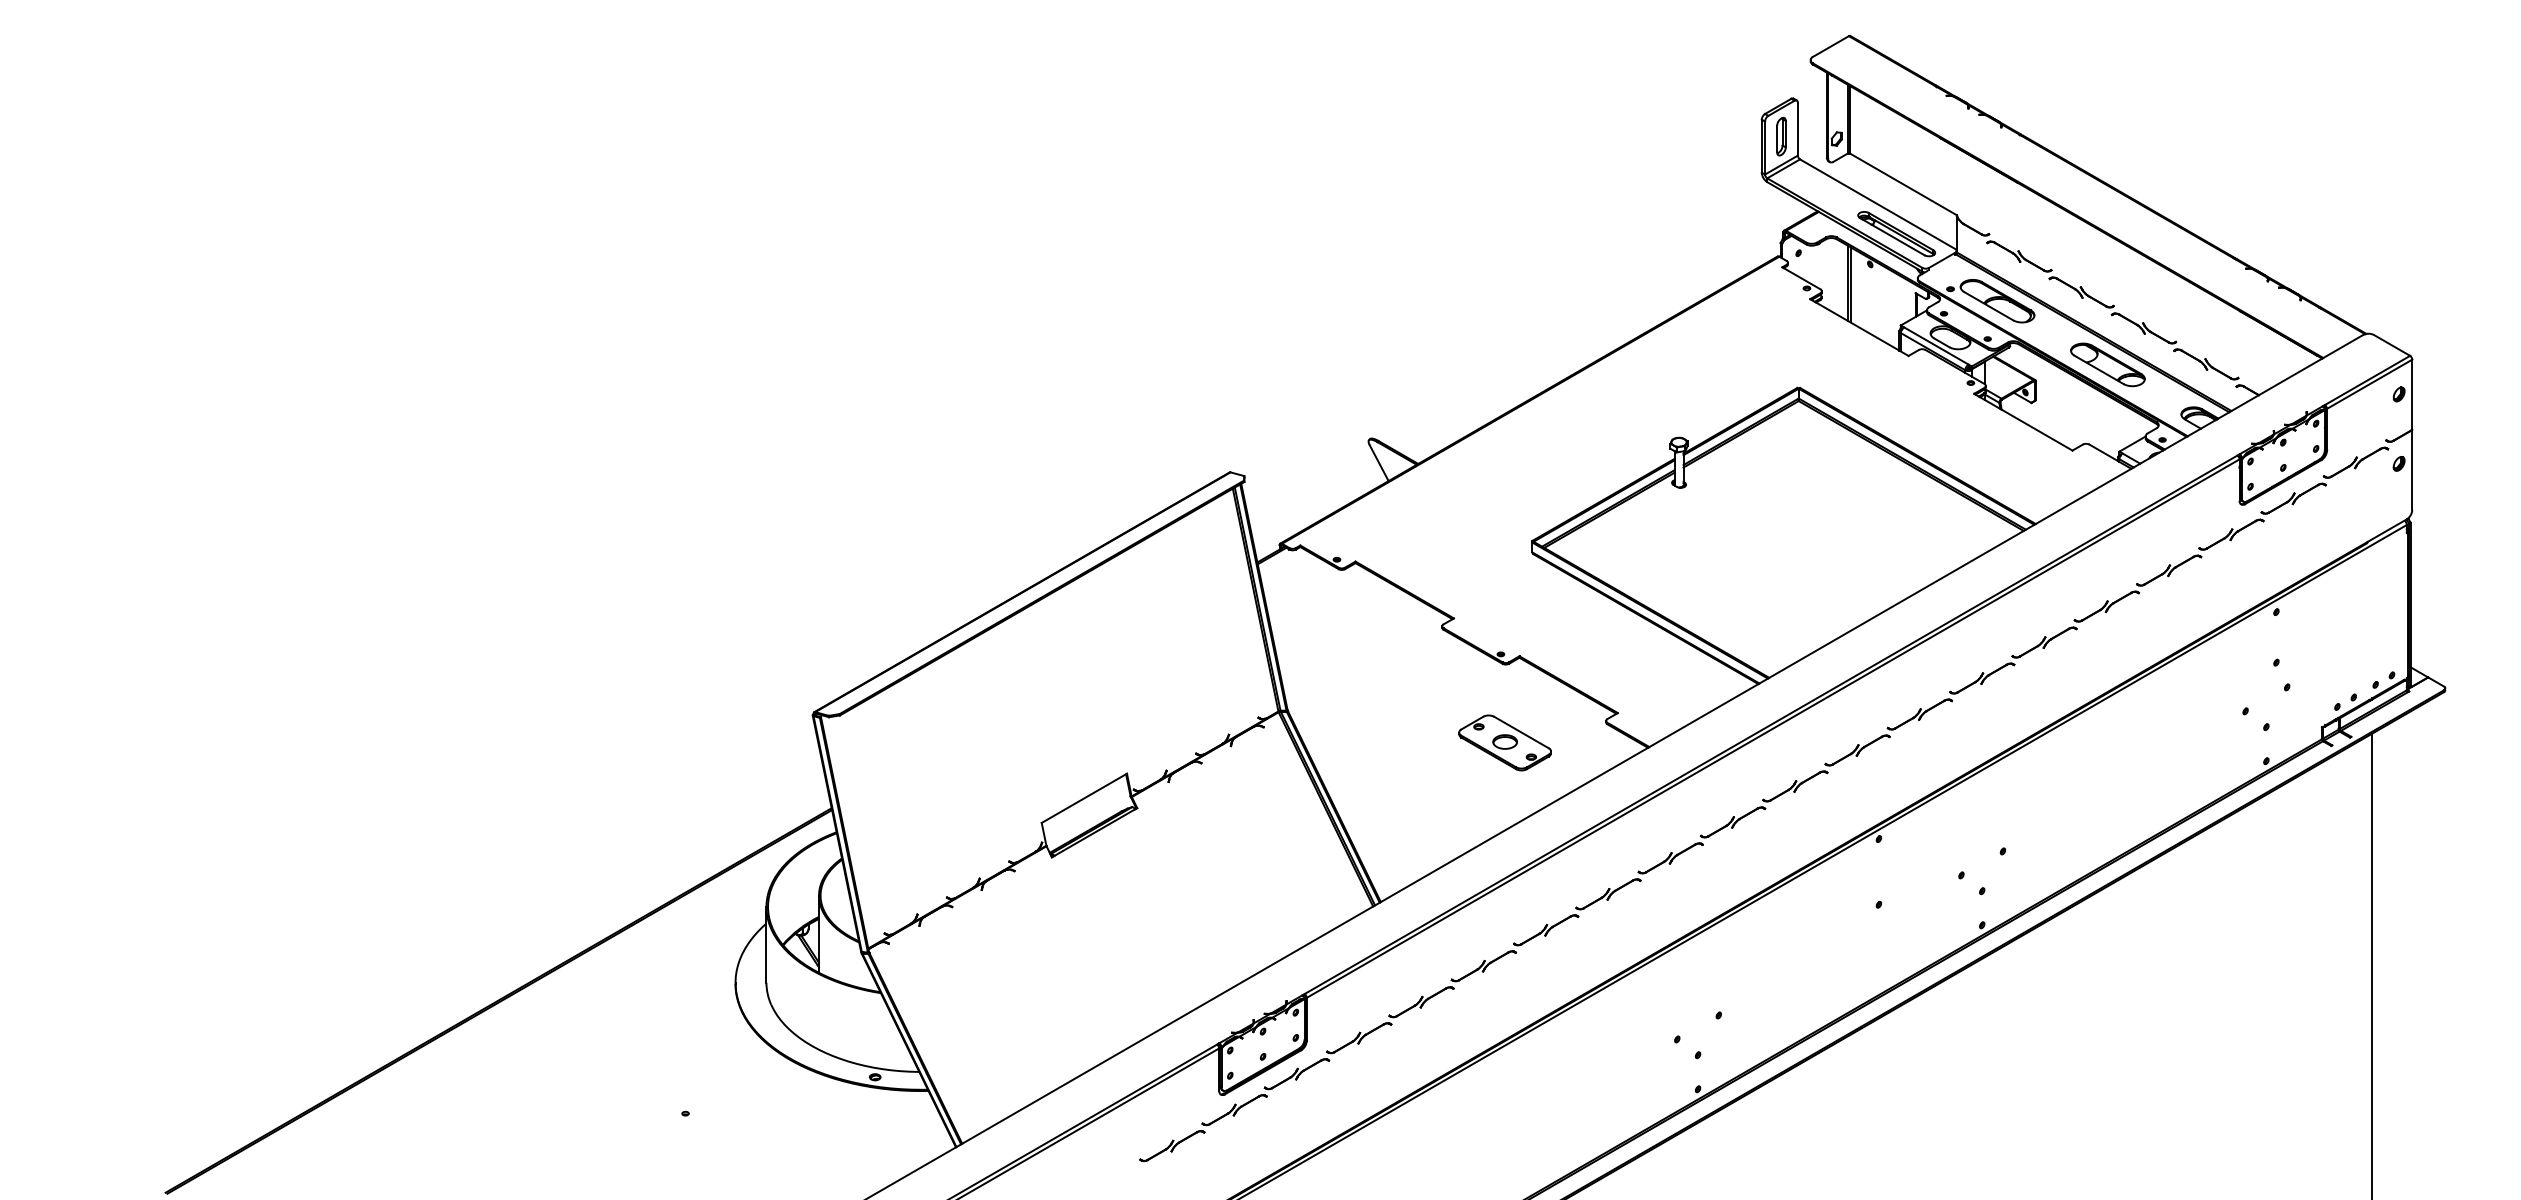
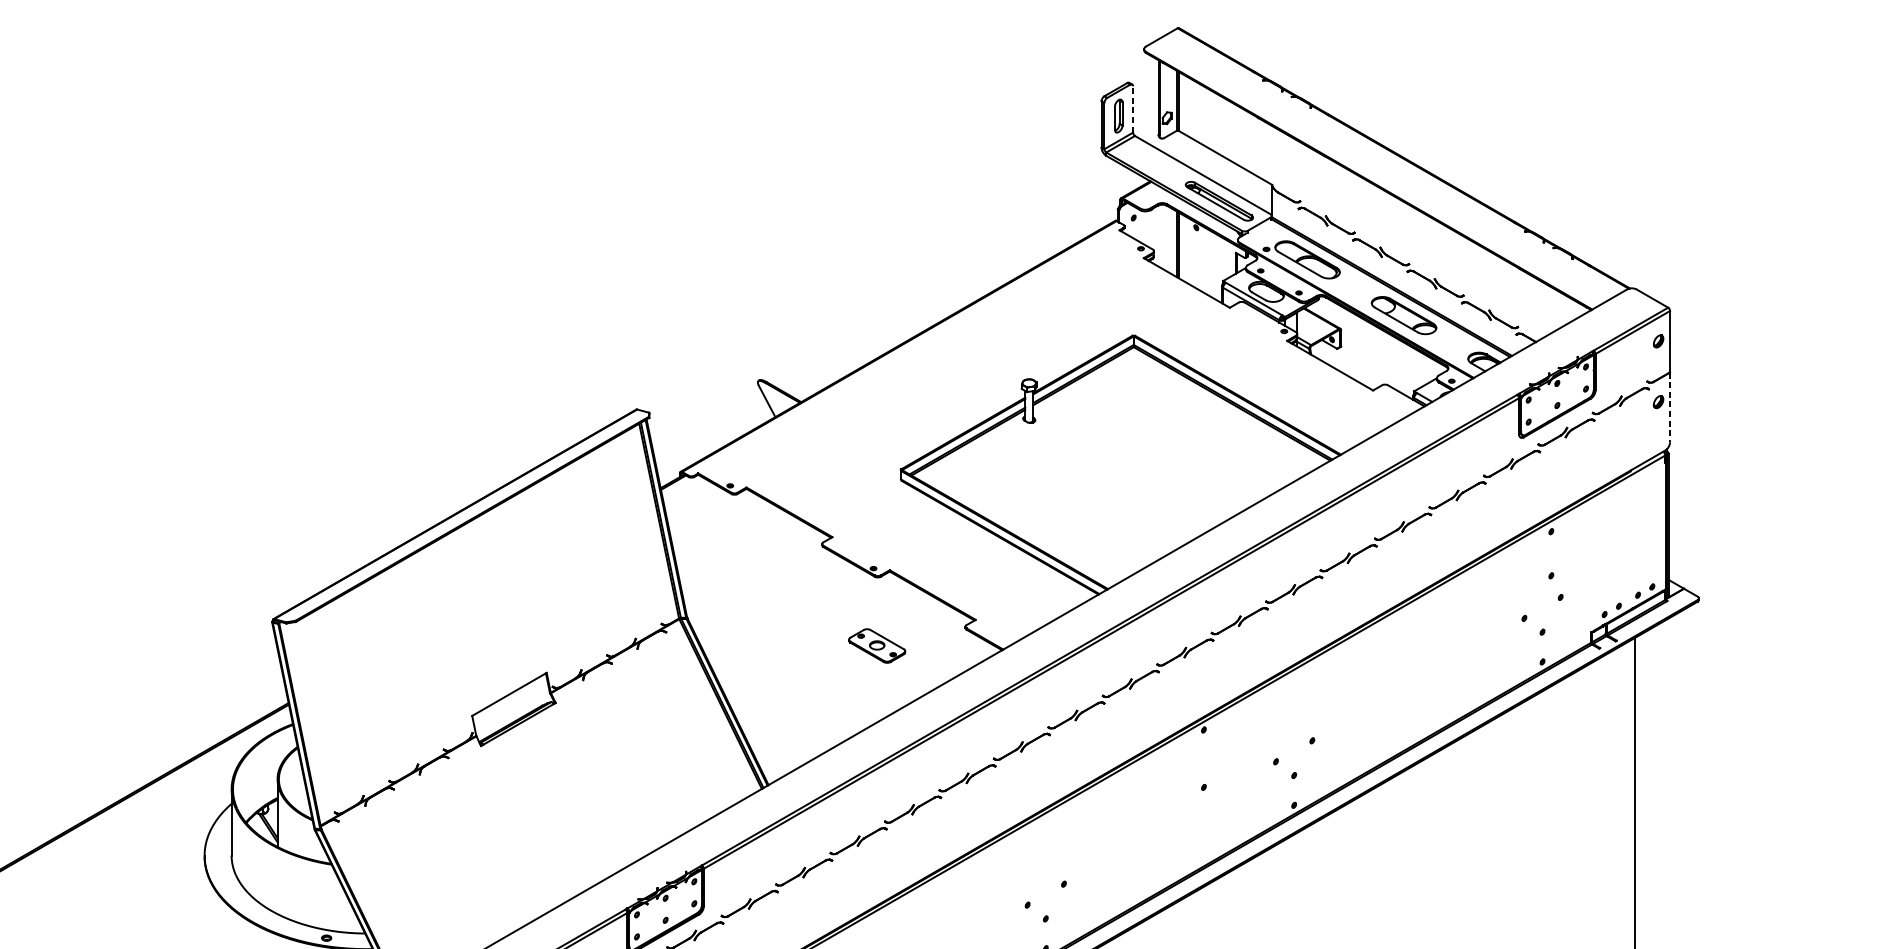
line: (1797, 128) -> (1132, 108), solid -> dashed
line: (2412, 469) -> (1670, 407), solid -> dashed
part: (1504, 742) -> (876, 645), size x0.7

